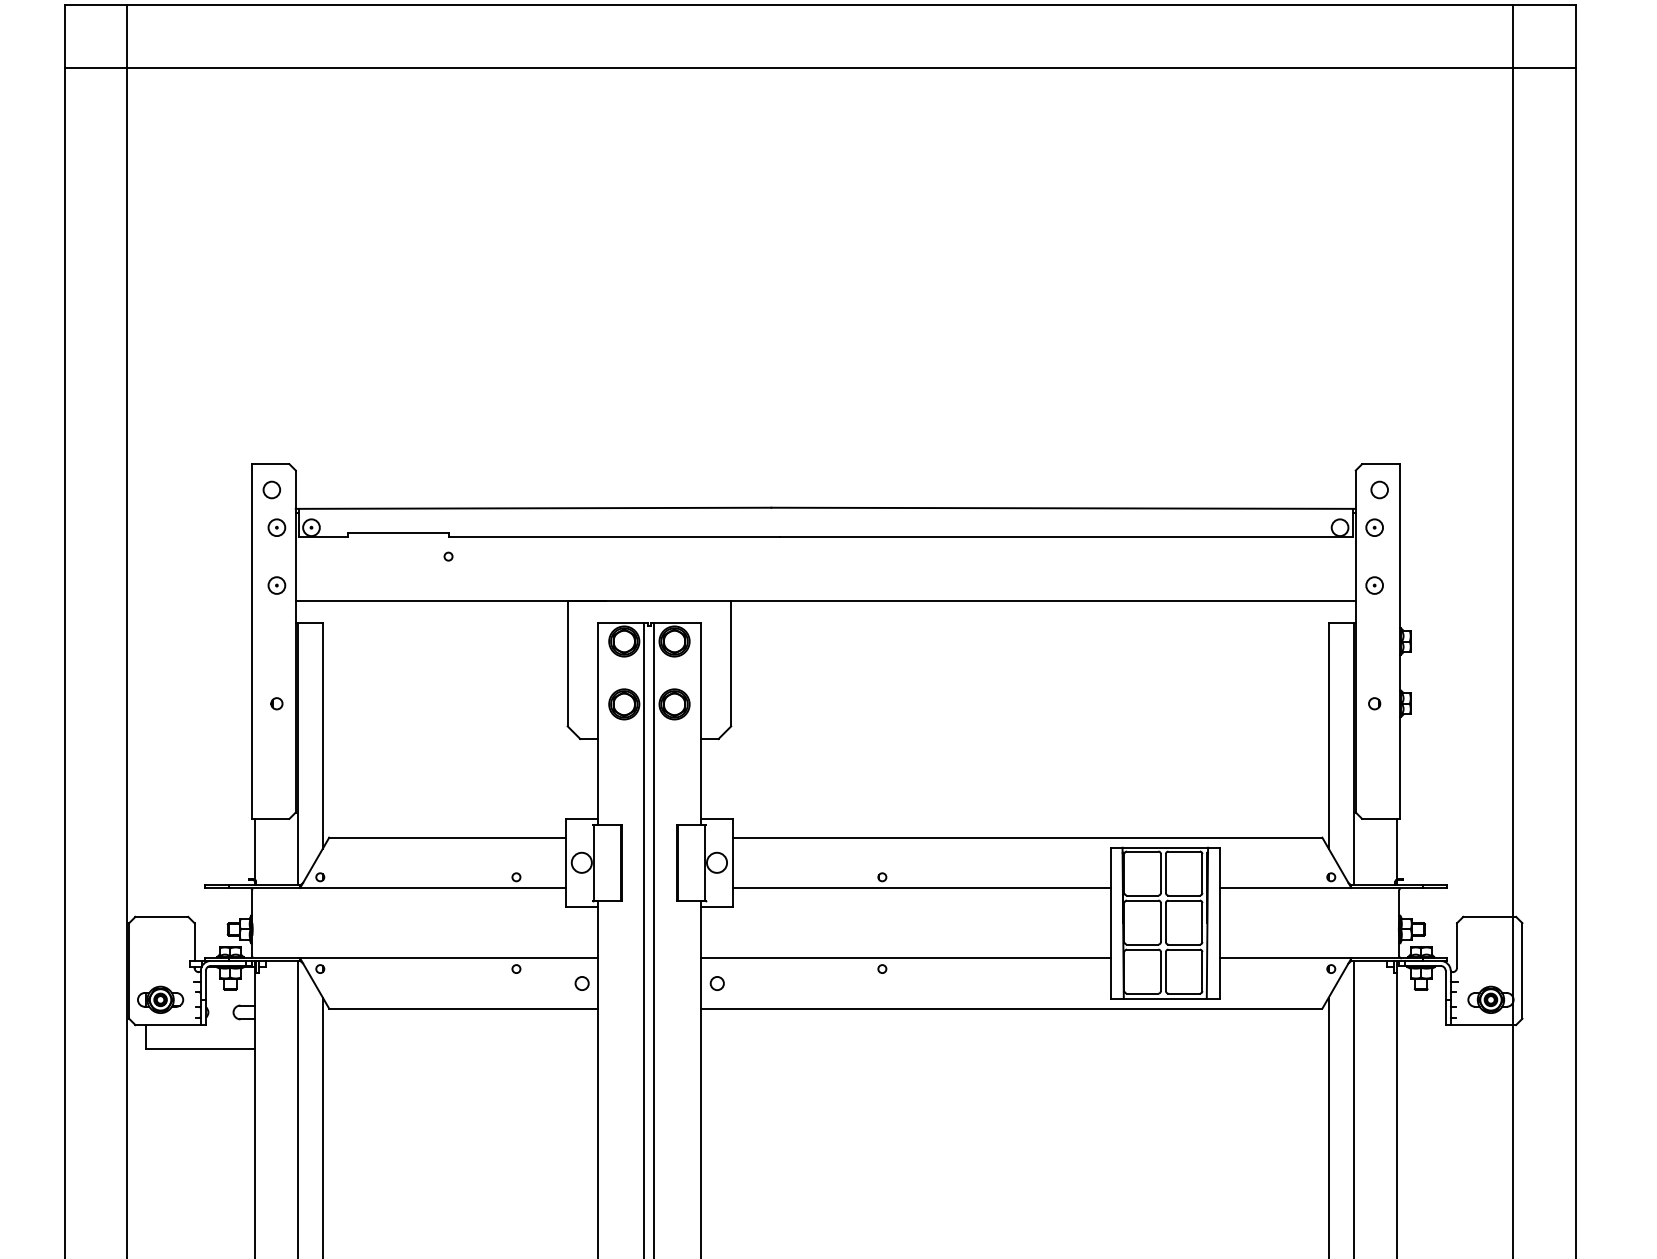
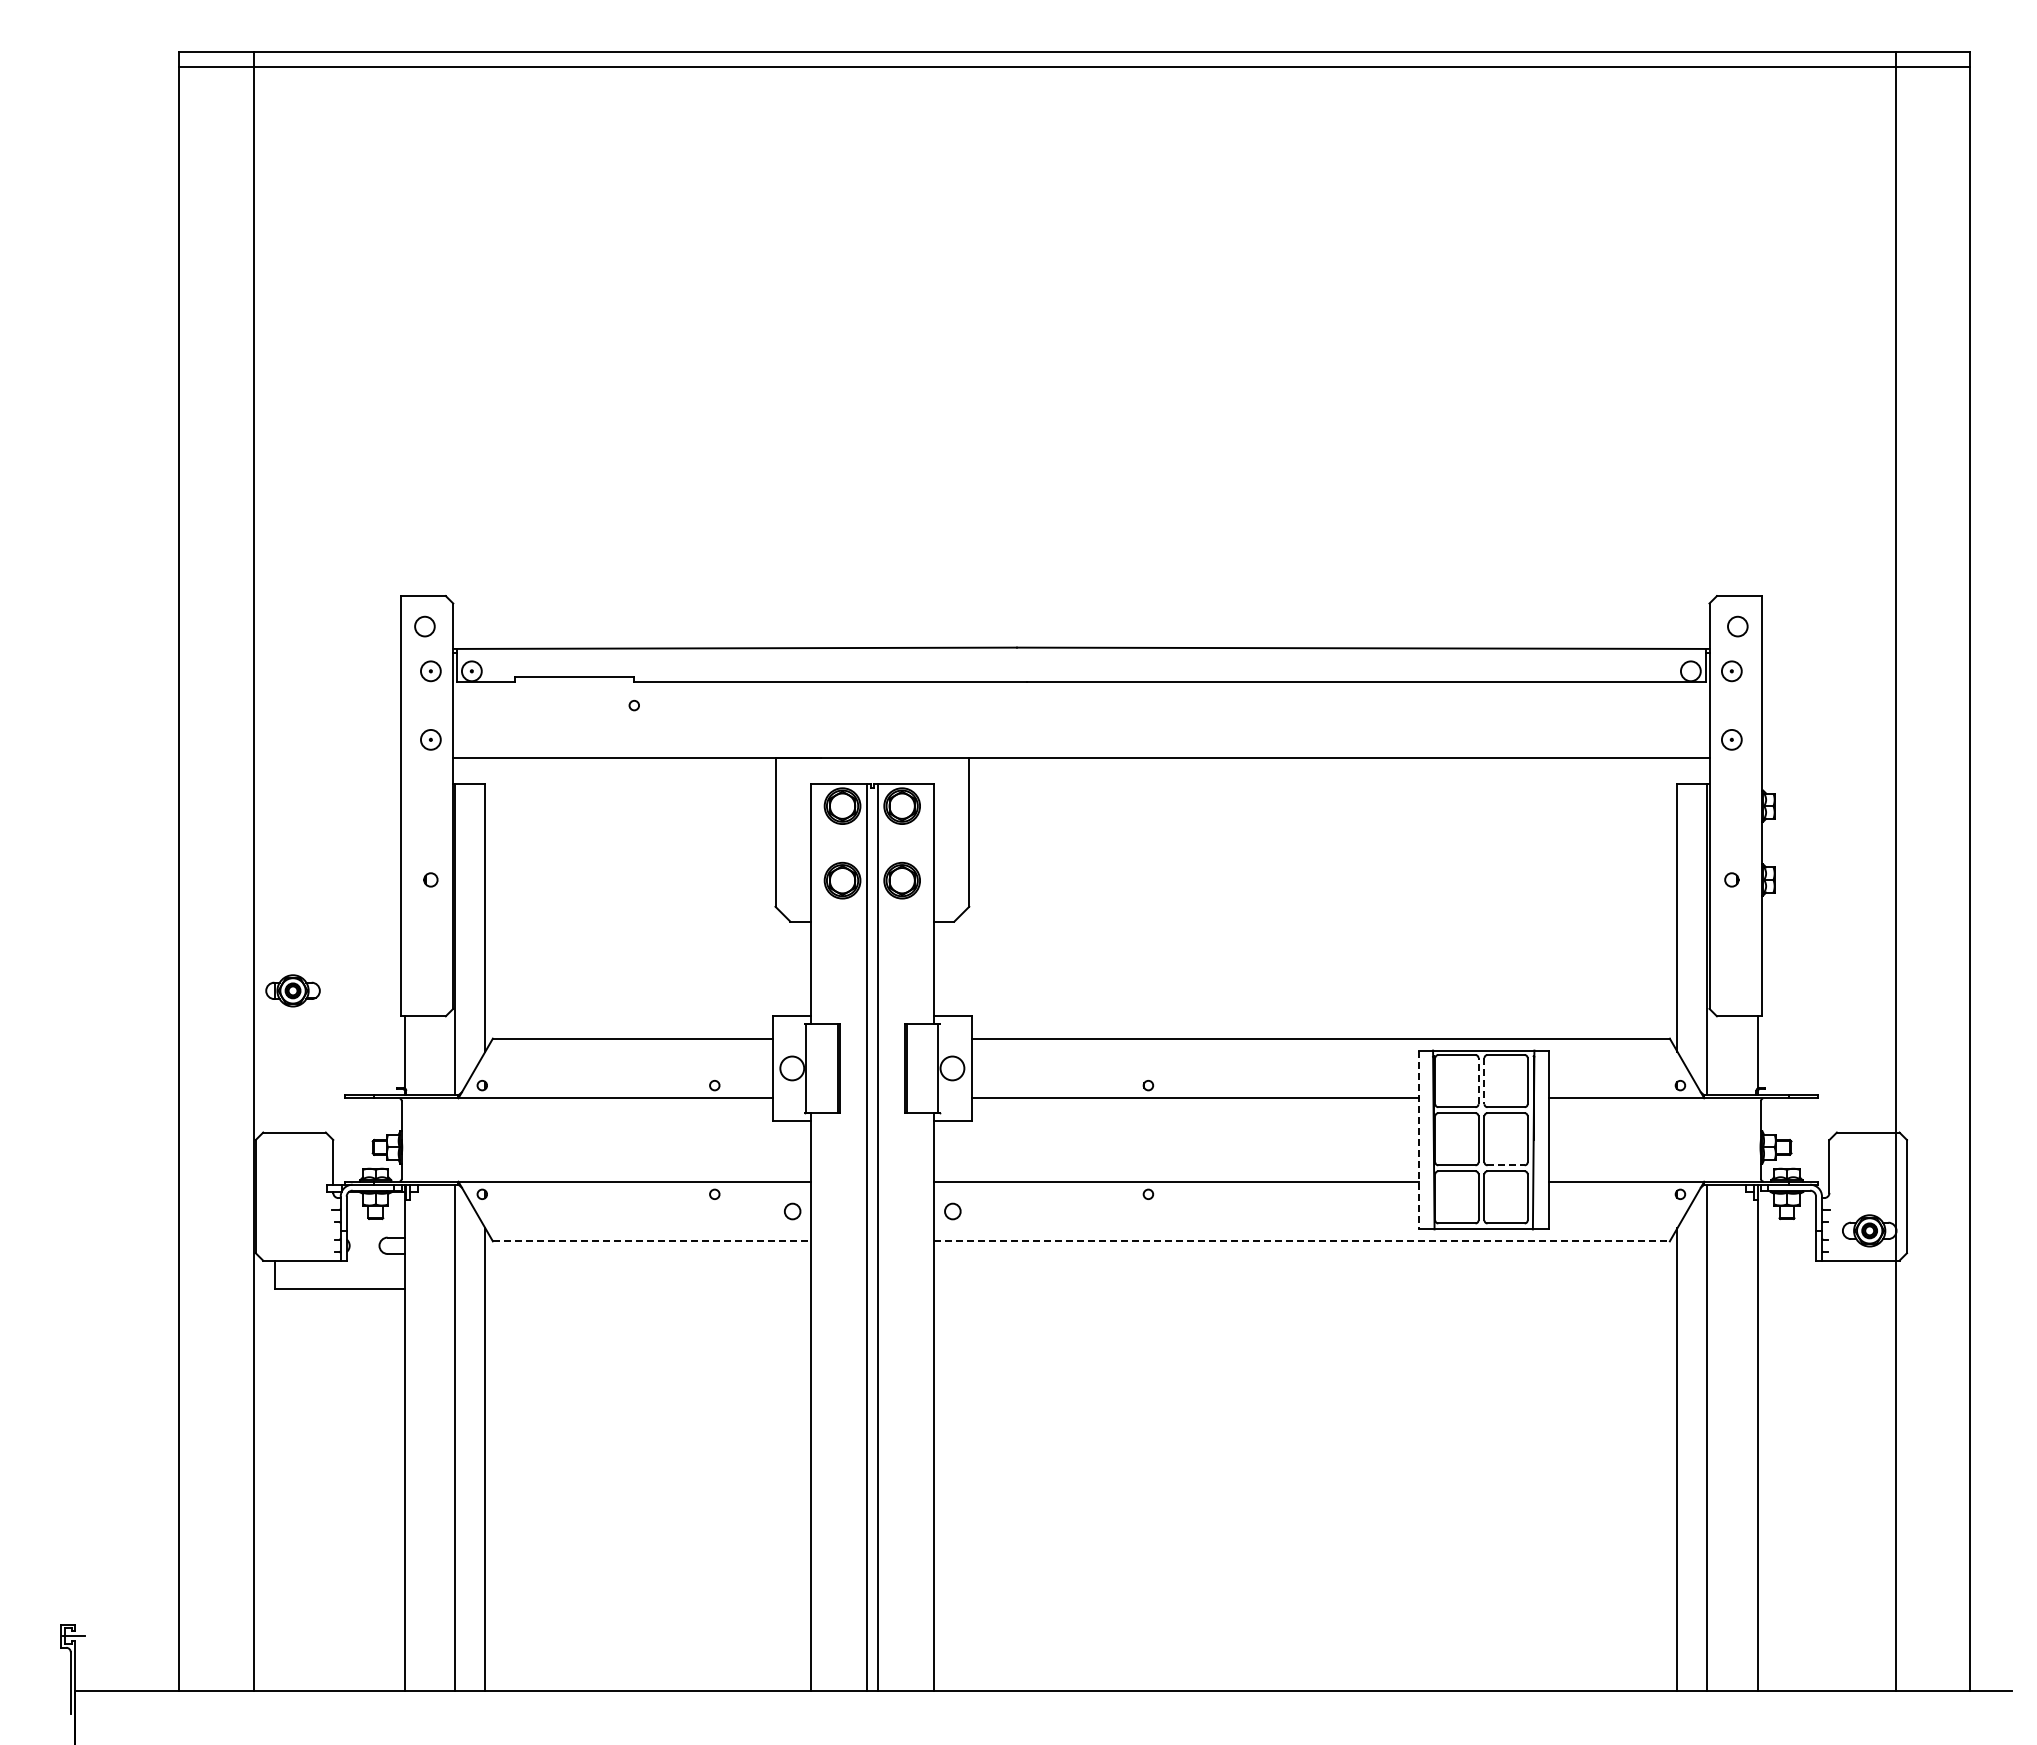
line: (819, 68) -> (1074, 66), moved
line: (1160, 872) -> (1478, 1080), solid -> dashed
line: (1165, 873) -> (1484, 1081), solid -> dashed
line: (1110, 923) -> (1418, 1140), solid -> dashed
line: (1184, 944) -> (1506, 1165), solid -> dashed
part: (160, 999) -> (292, 990), moved
line: (463, 1008) -> (652, 1241), solid -> dashed
line: (1012, 1008) -> (1302, 1241), solid -> dashed

